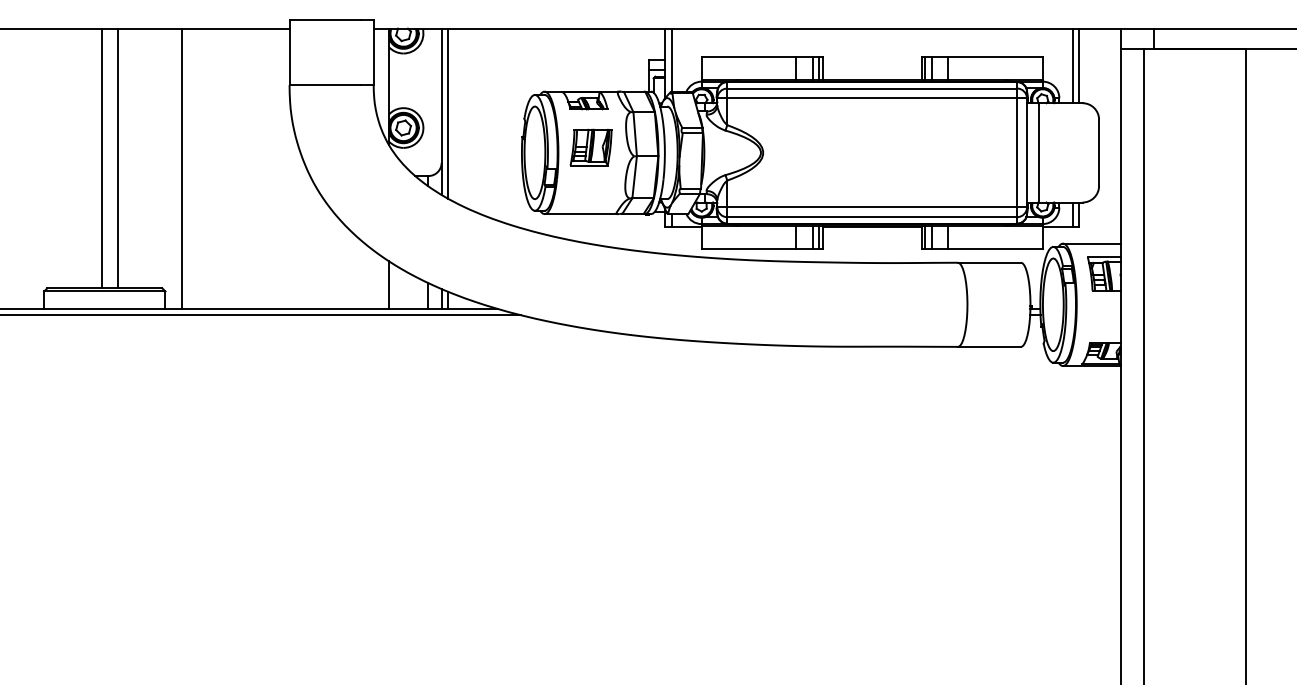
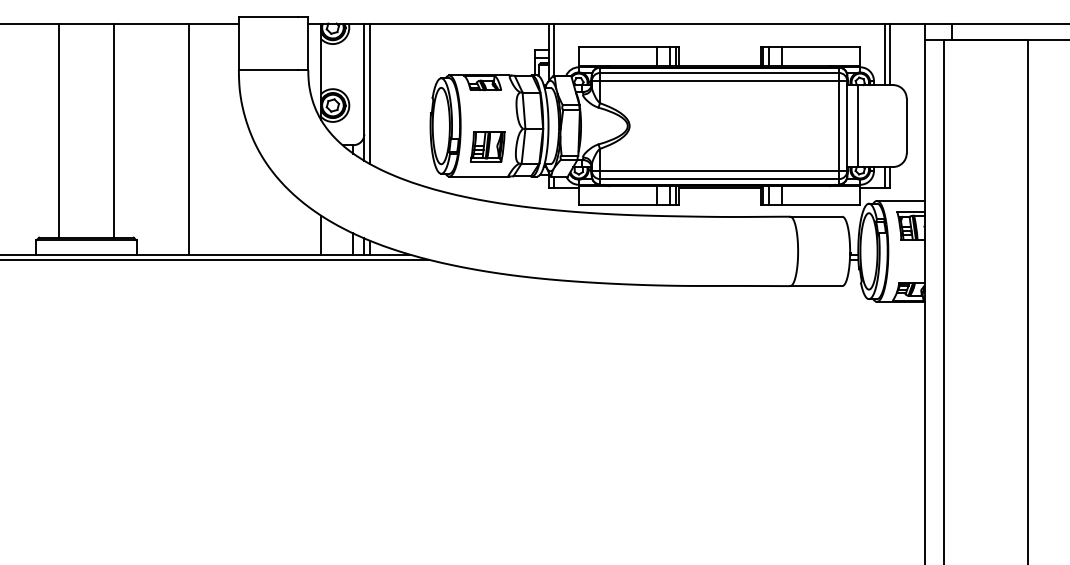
part: (590, 147) -> (487, 146), moved
line: (101, 158) -> (113, 130), moved
line: (118, 158) -> (59, 130), moved
line: (182, 167) -> (189, 138), moved

